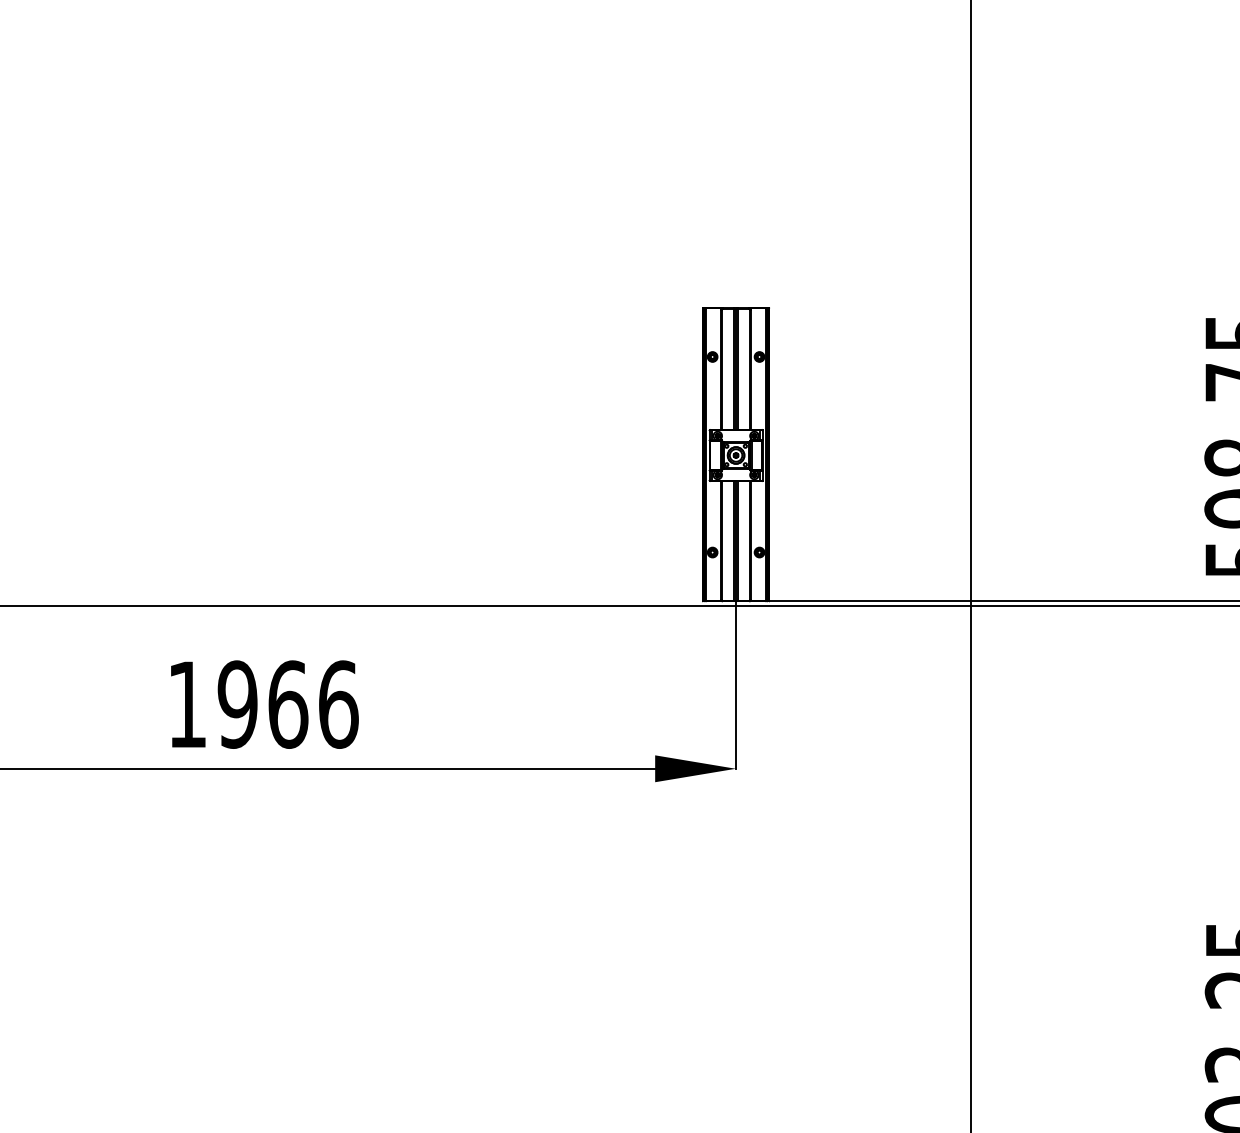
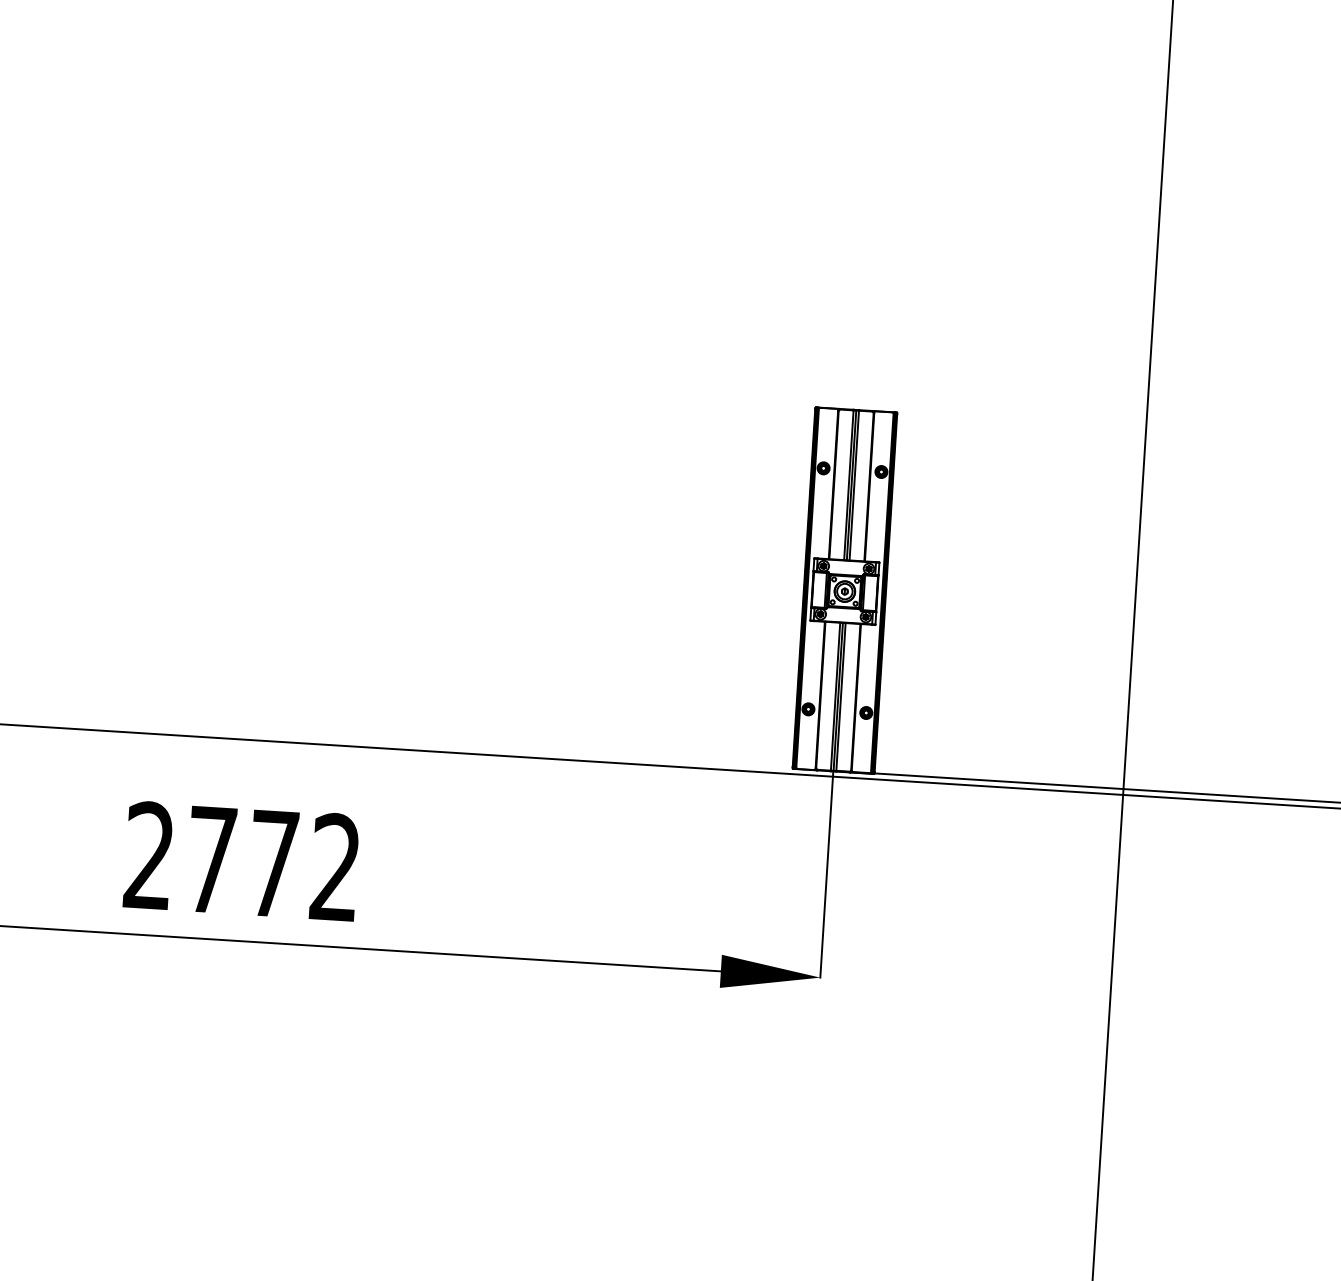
text: (263, 704) -> (243, 861), 1966 -> 2772

